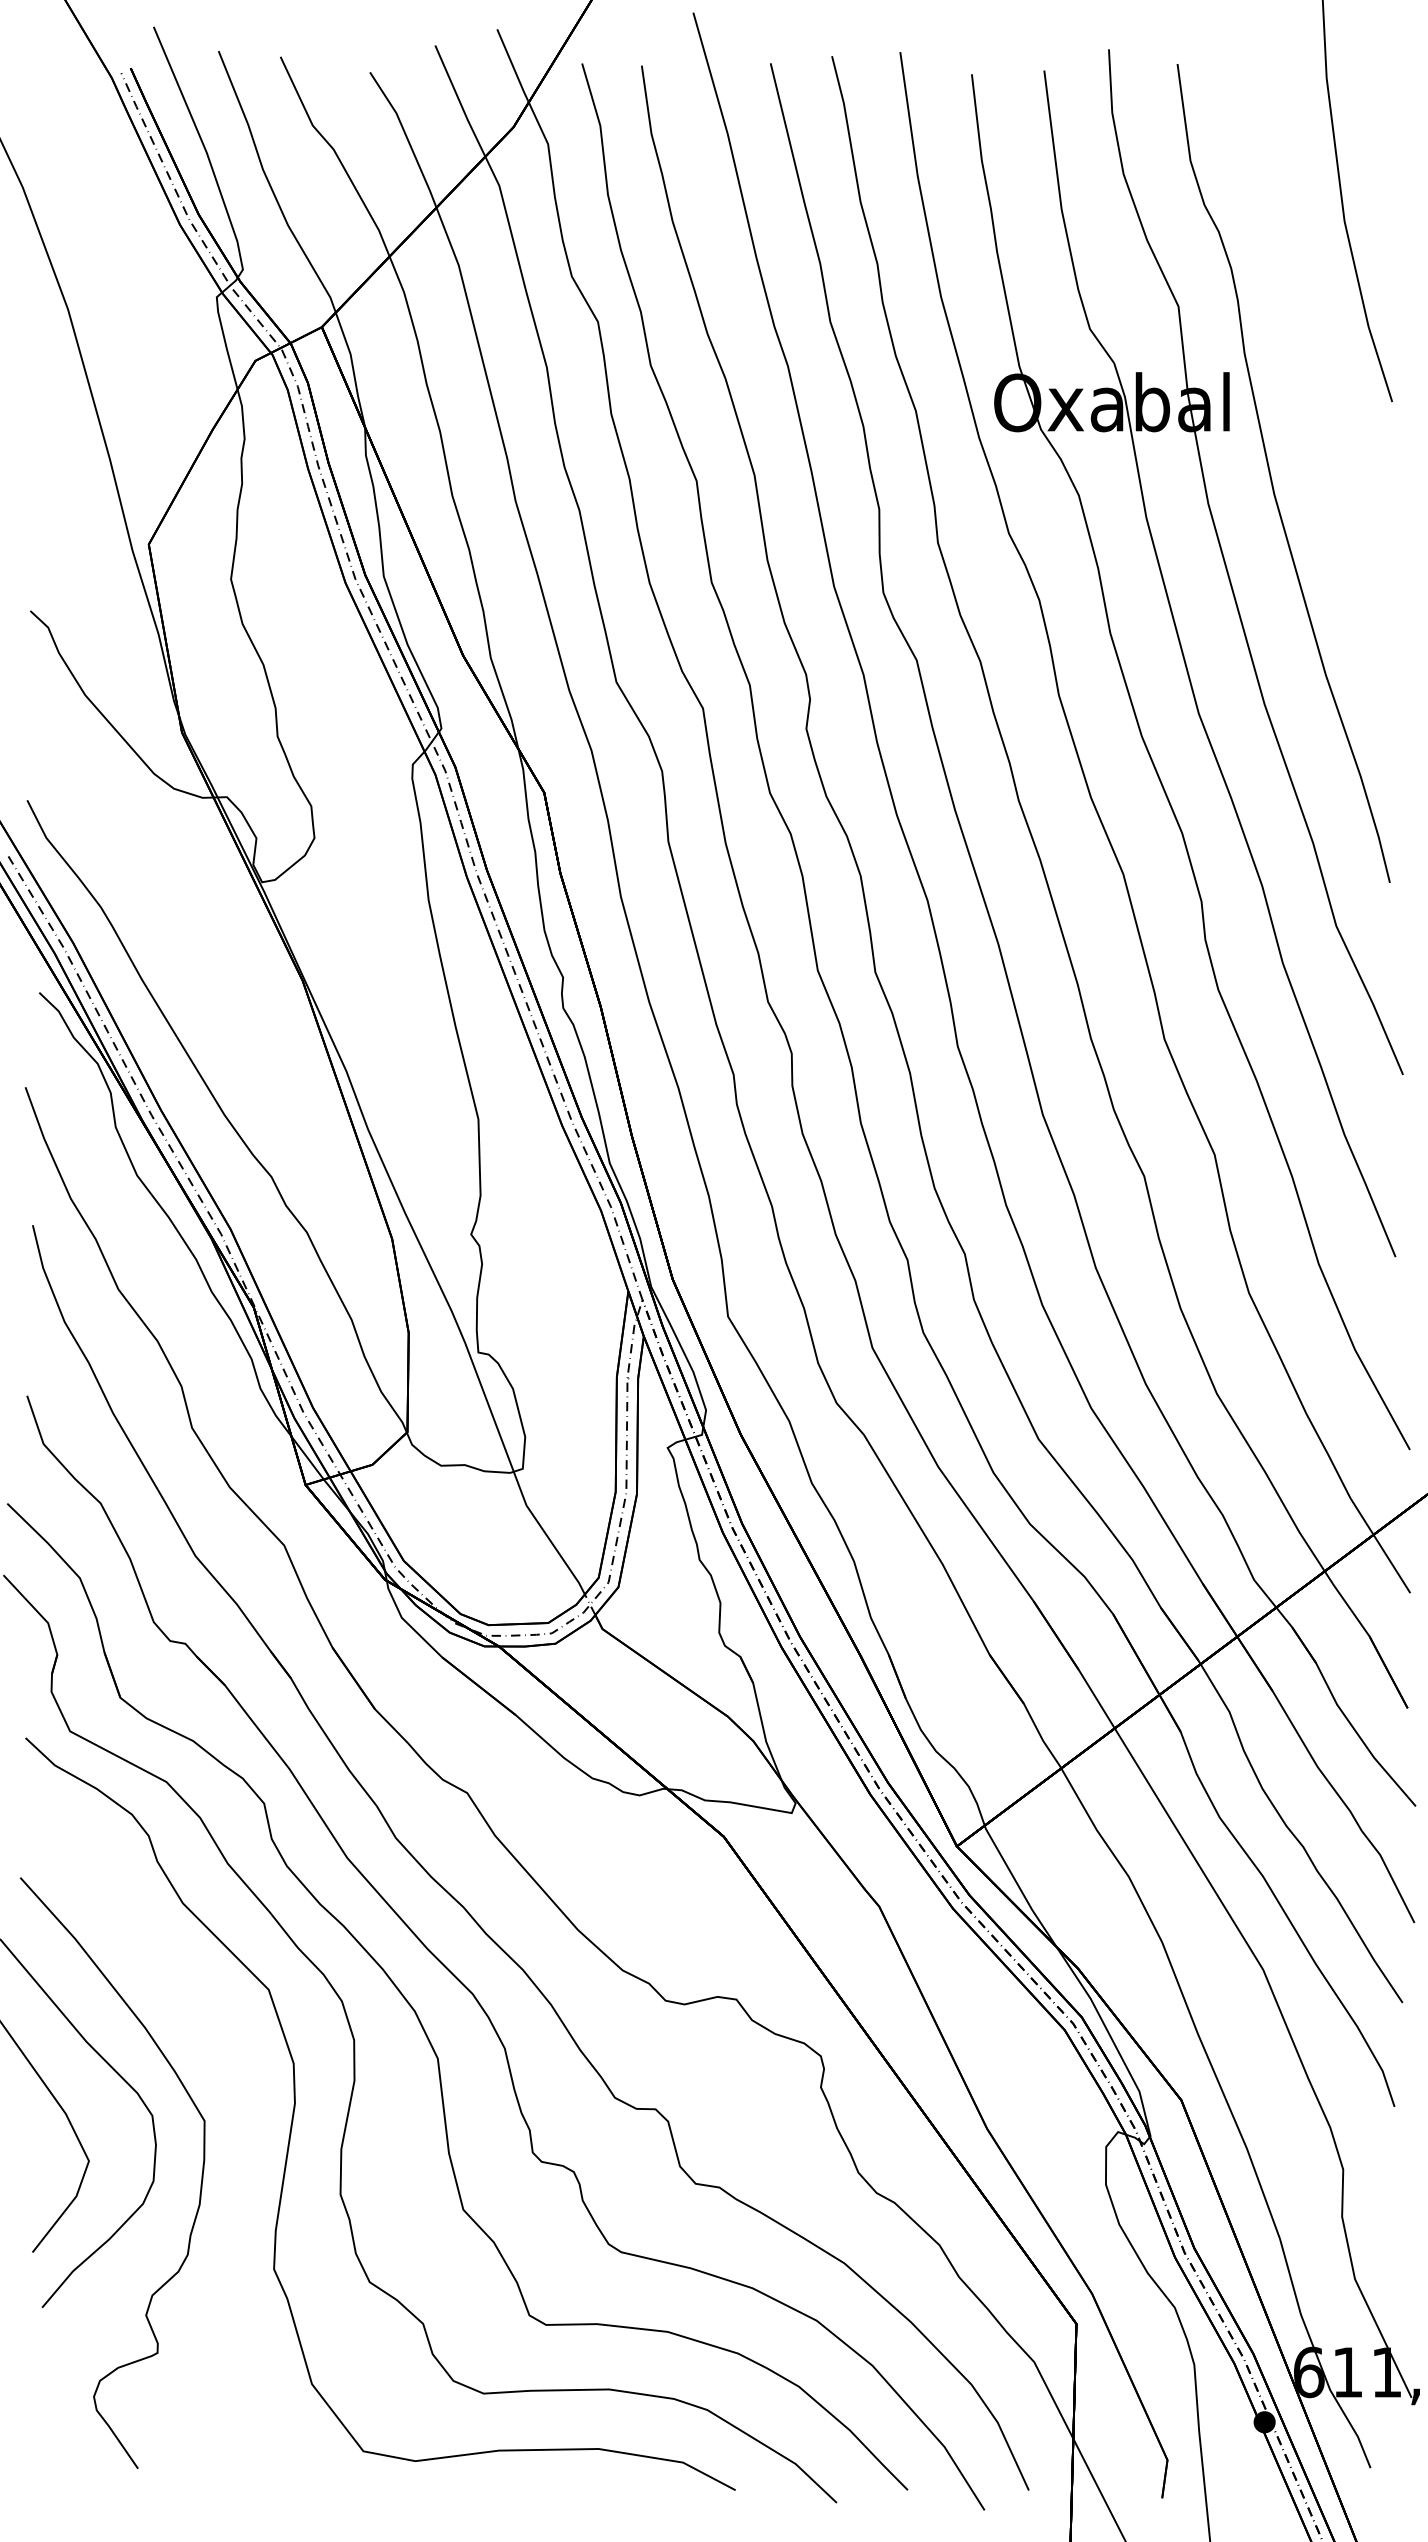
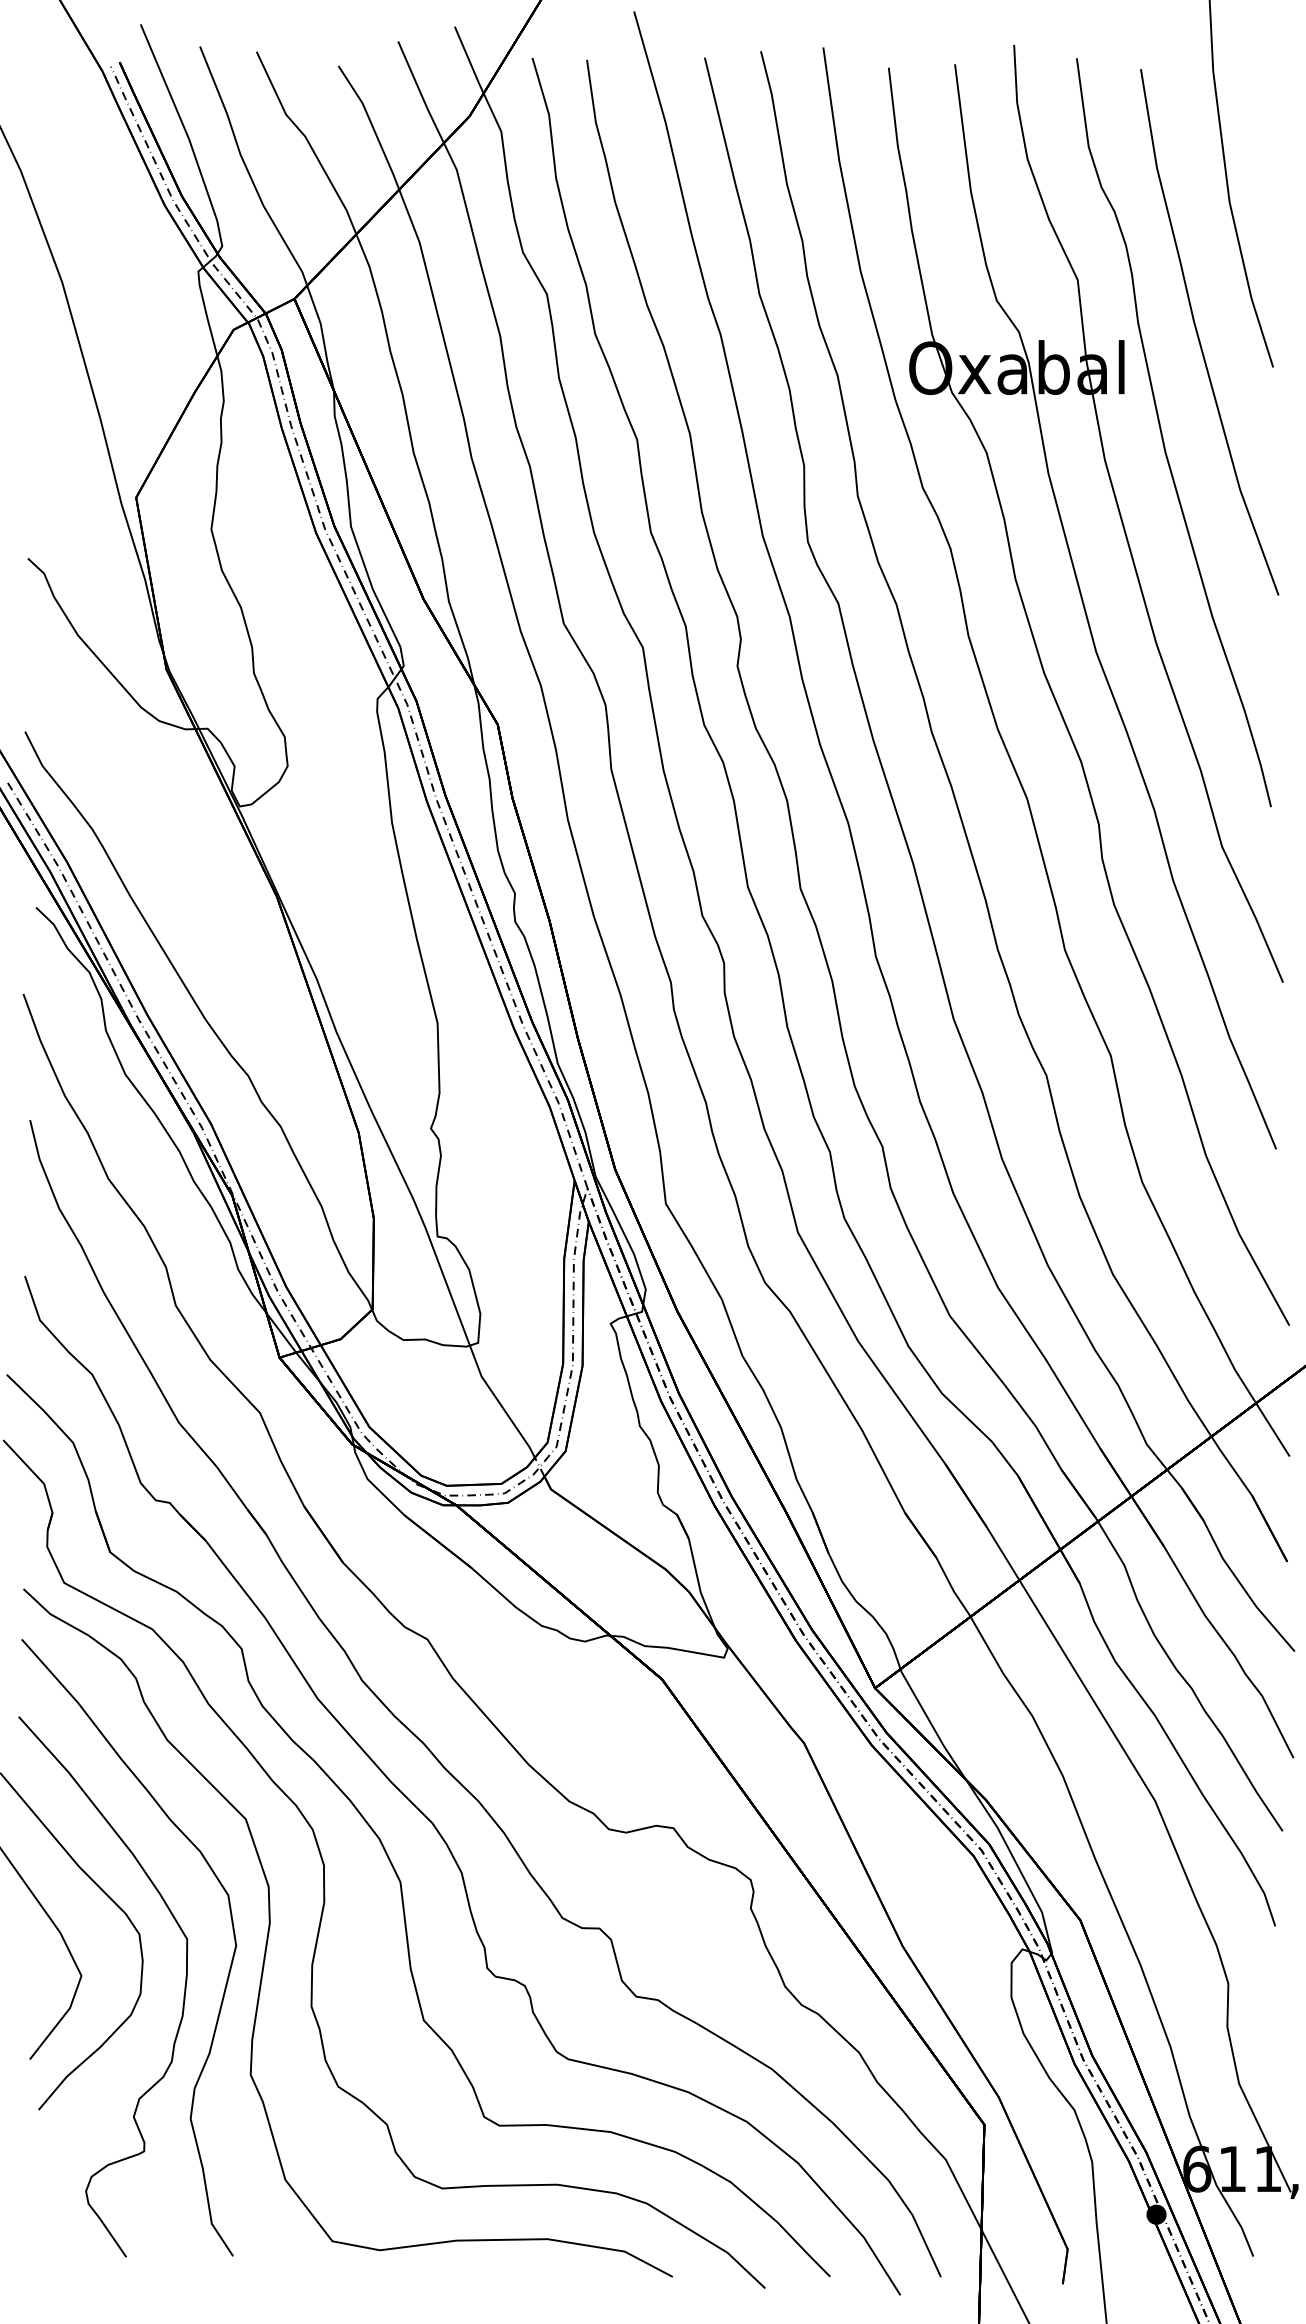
curve: (1311, 368) -> (1199, 336), added
curve: (249, 2158) -> (228, 1973), added

